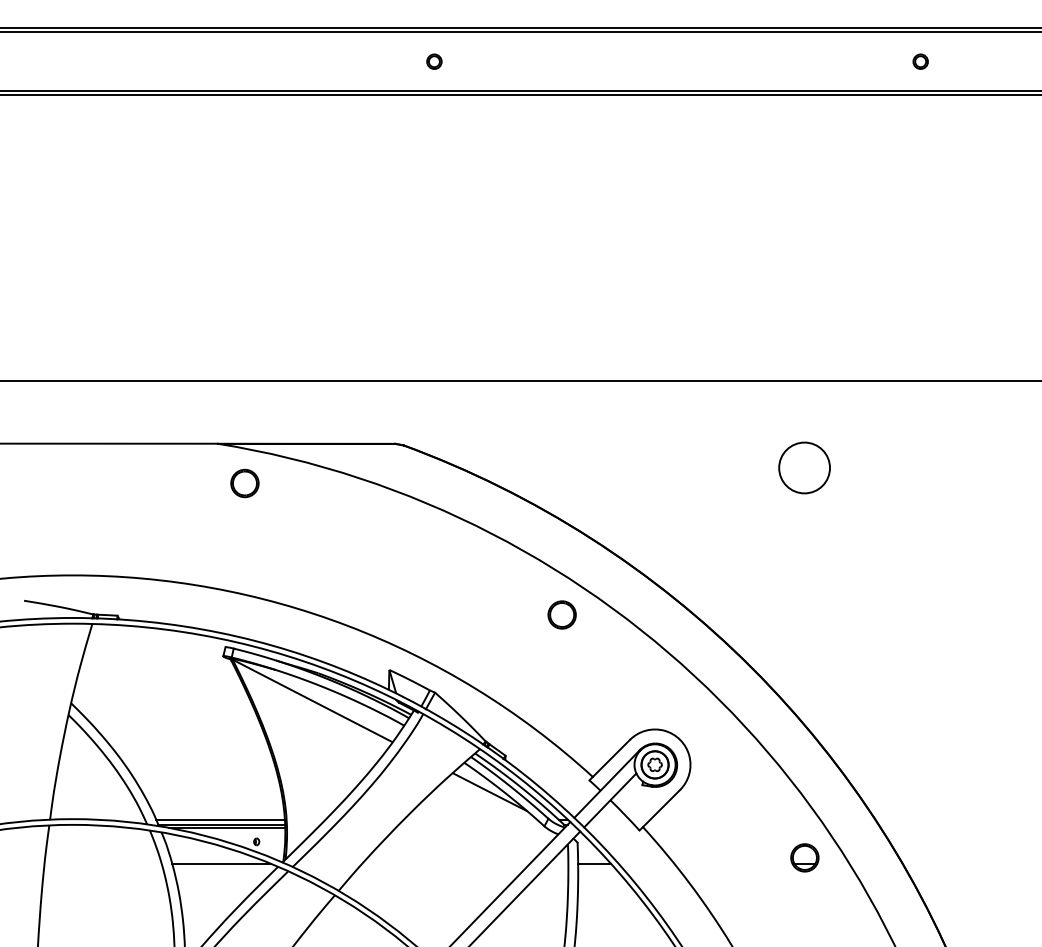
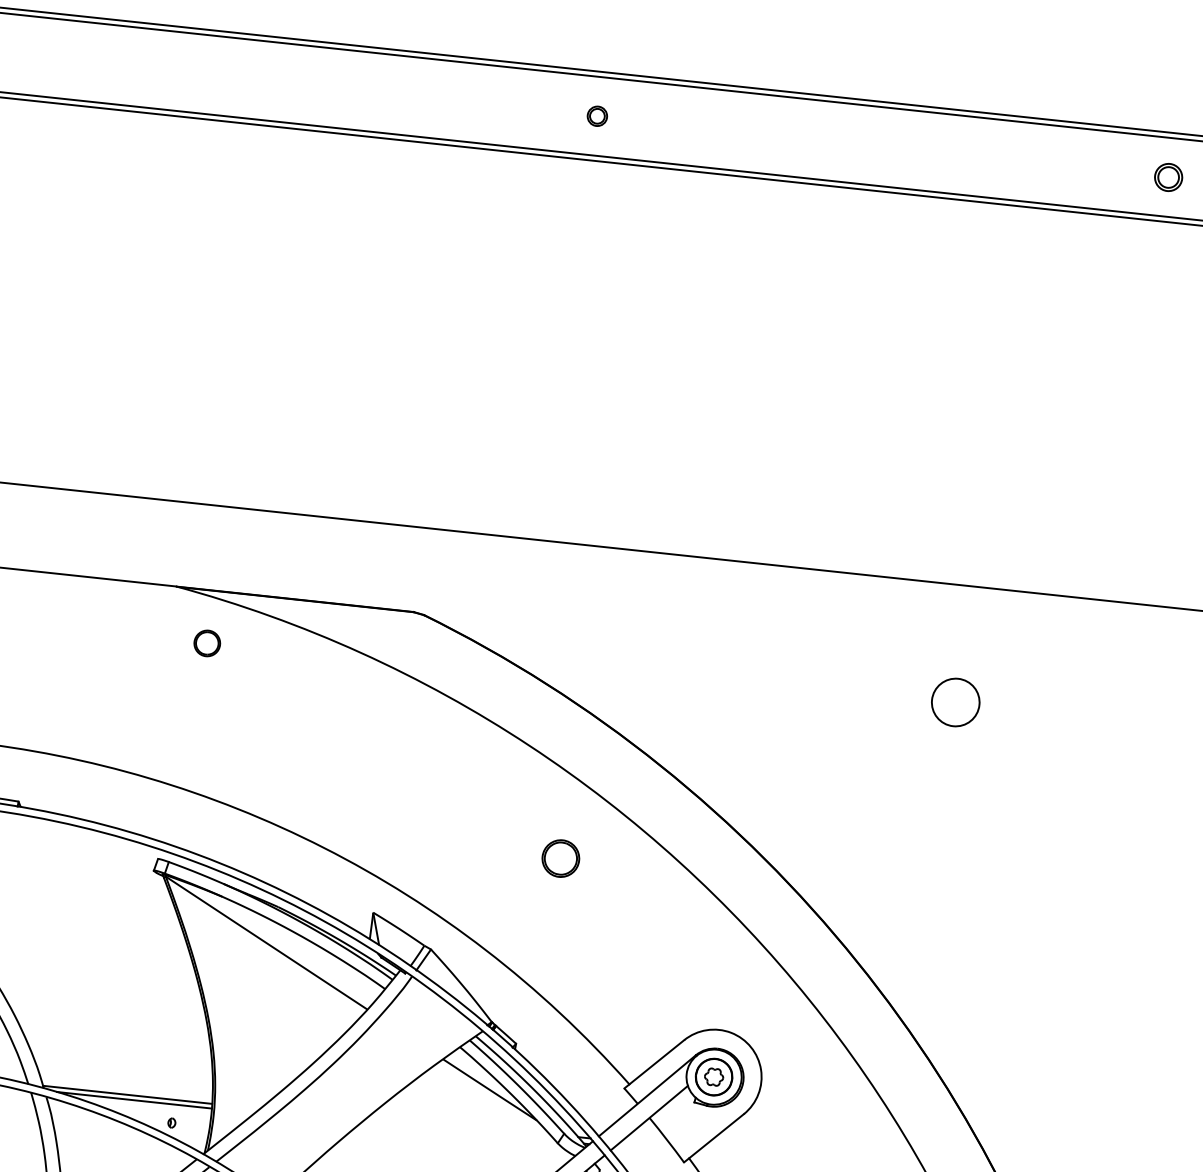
part: (434, 61) -> (597, 115), moved
part: (920, 61) -> (1168, 176), size x1.4
circle: (804, 467) -> (955, 701), size x0.7
part: (244, 483) -> (206, 643), size x0.7
part: (561, 614) -> (560, 857), moved
line: (220, 820) -> (126, 1089), removed
line: (221, 863) -> (121, 1146), removed

